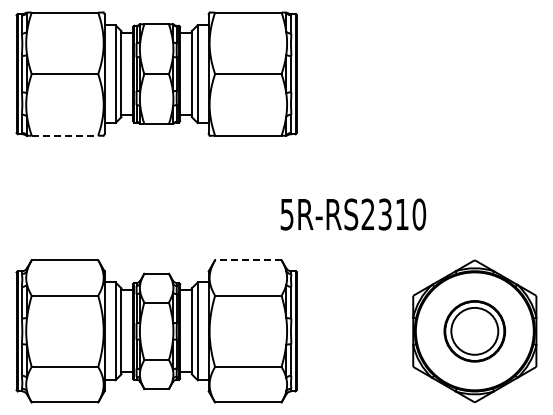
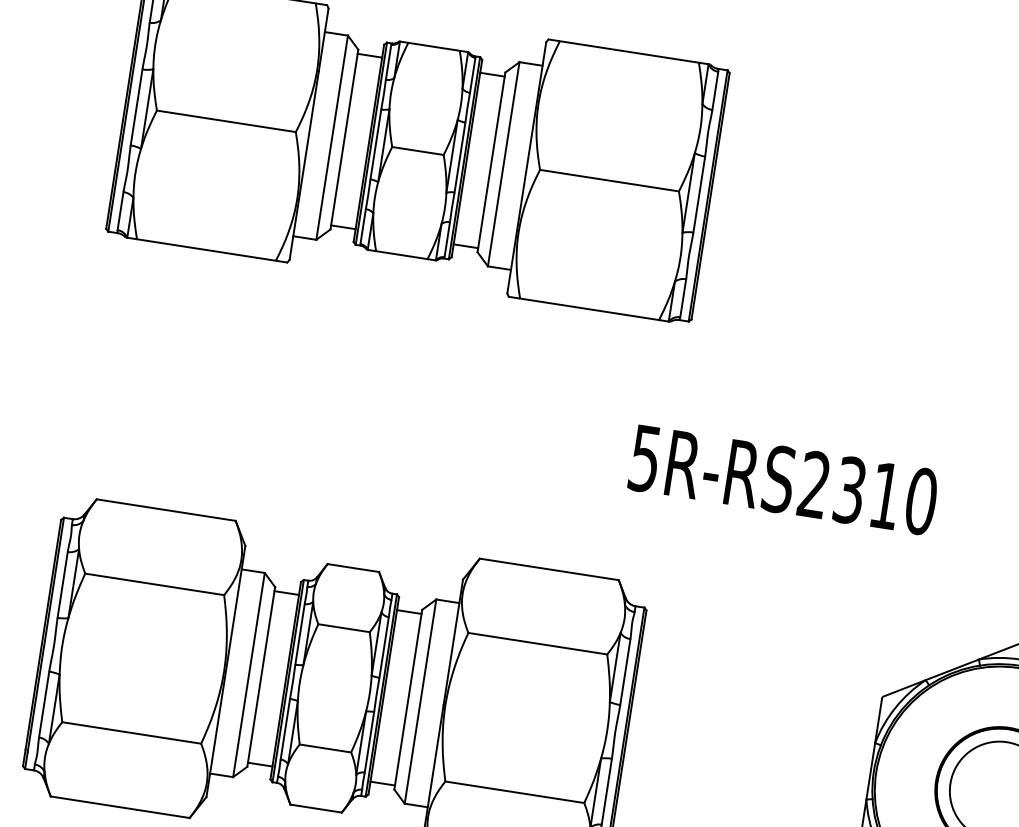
line: (65, 135) -> (207, 249), dashed -> solid
text: (353, 214) -> (783, 480), moved
line: (247, 260) -> (547, 569), dashed -> solid

